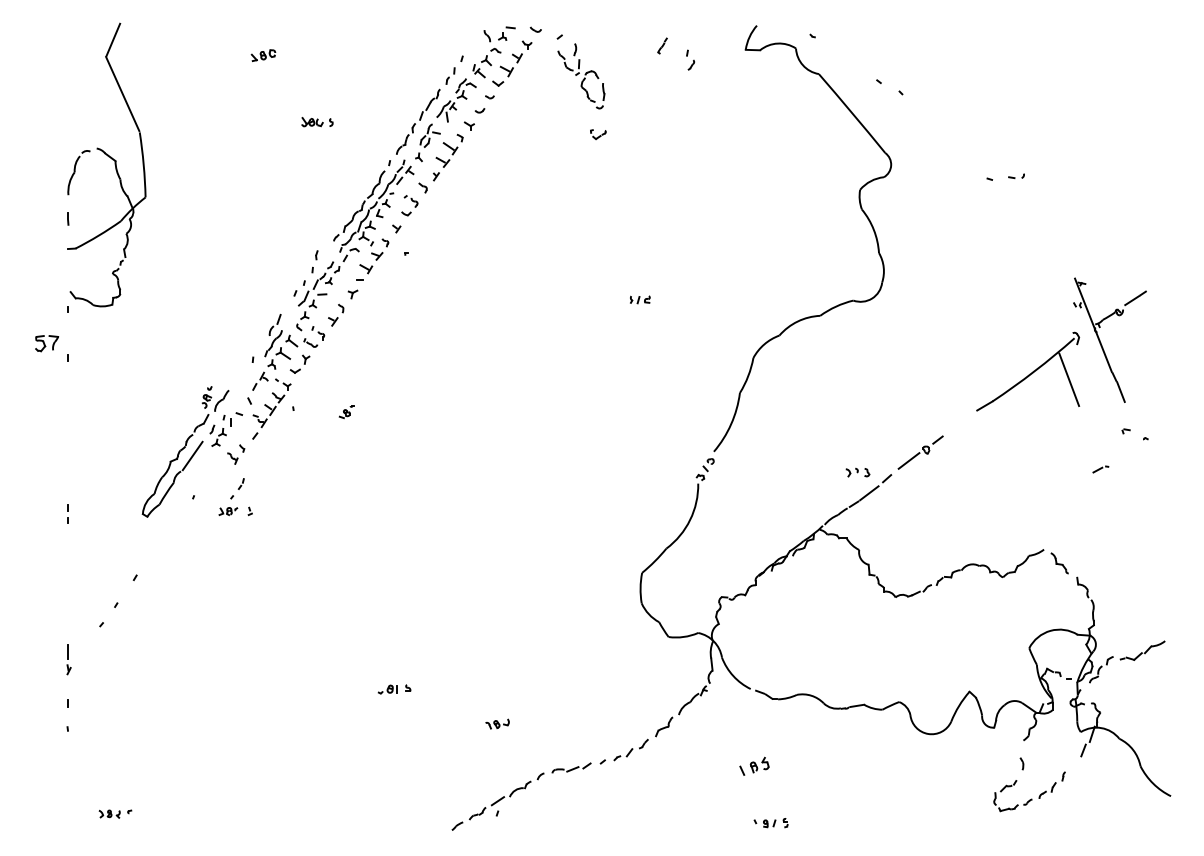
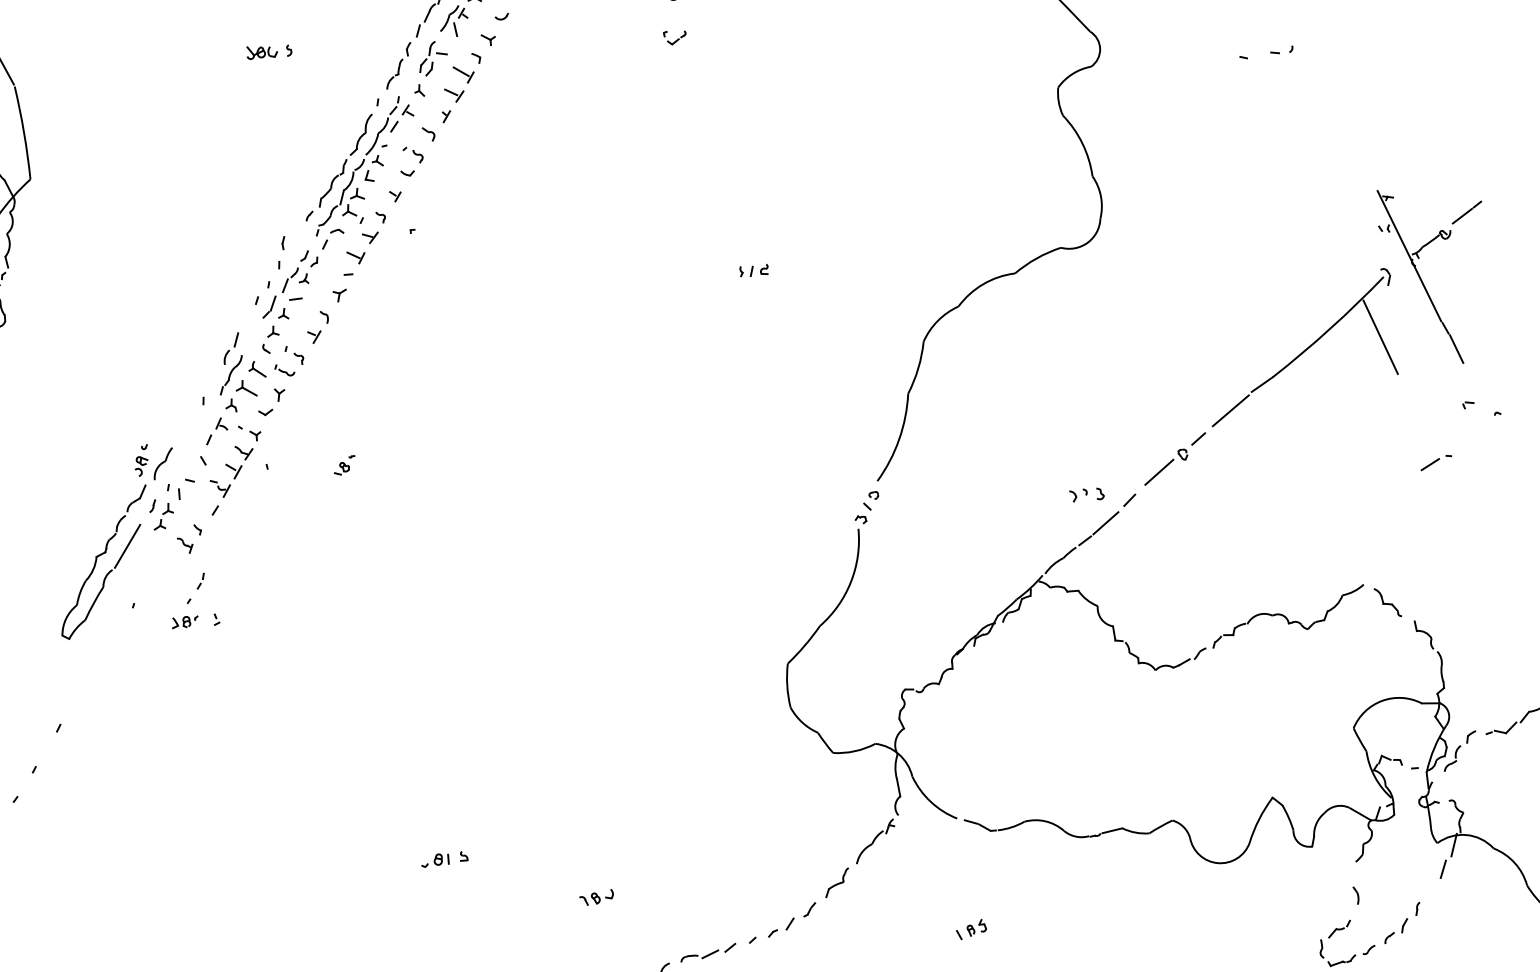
line: (961, 422) -> (1230, 410), added
part: (1100, 469) -> (1435, 462), size x1.43
part: (754, 766) -> (971, 929), size x0.71

